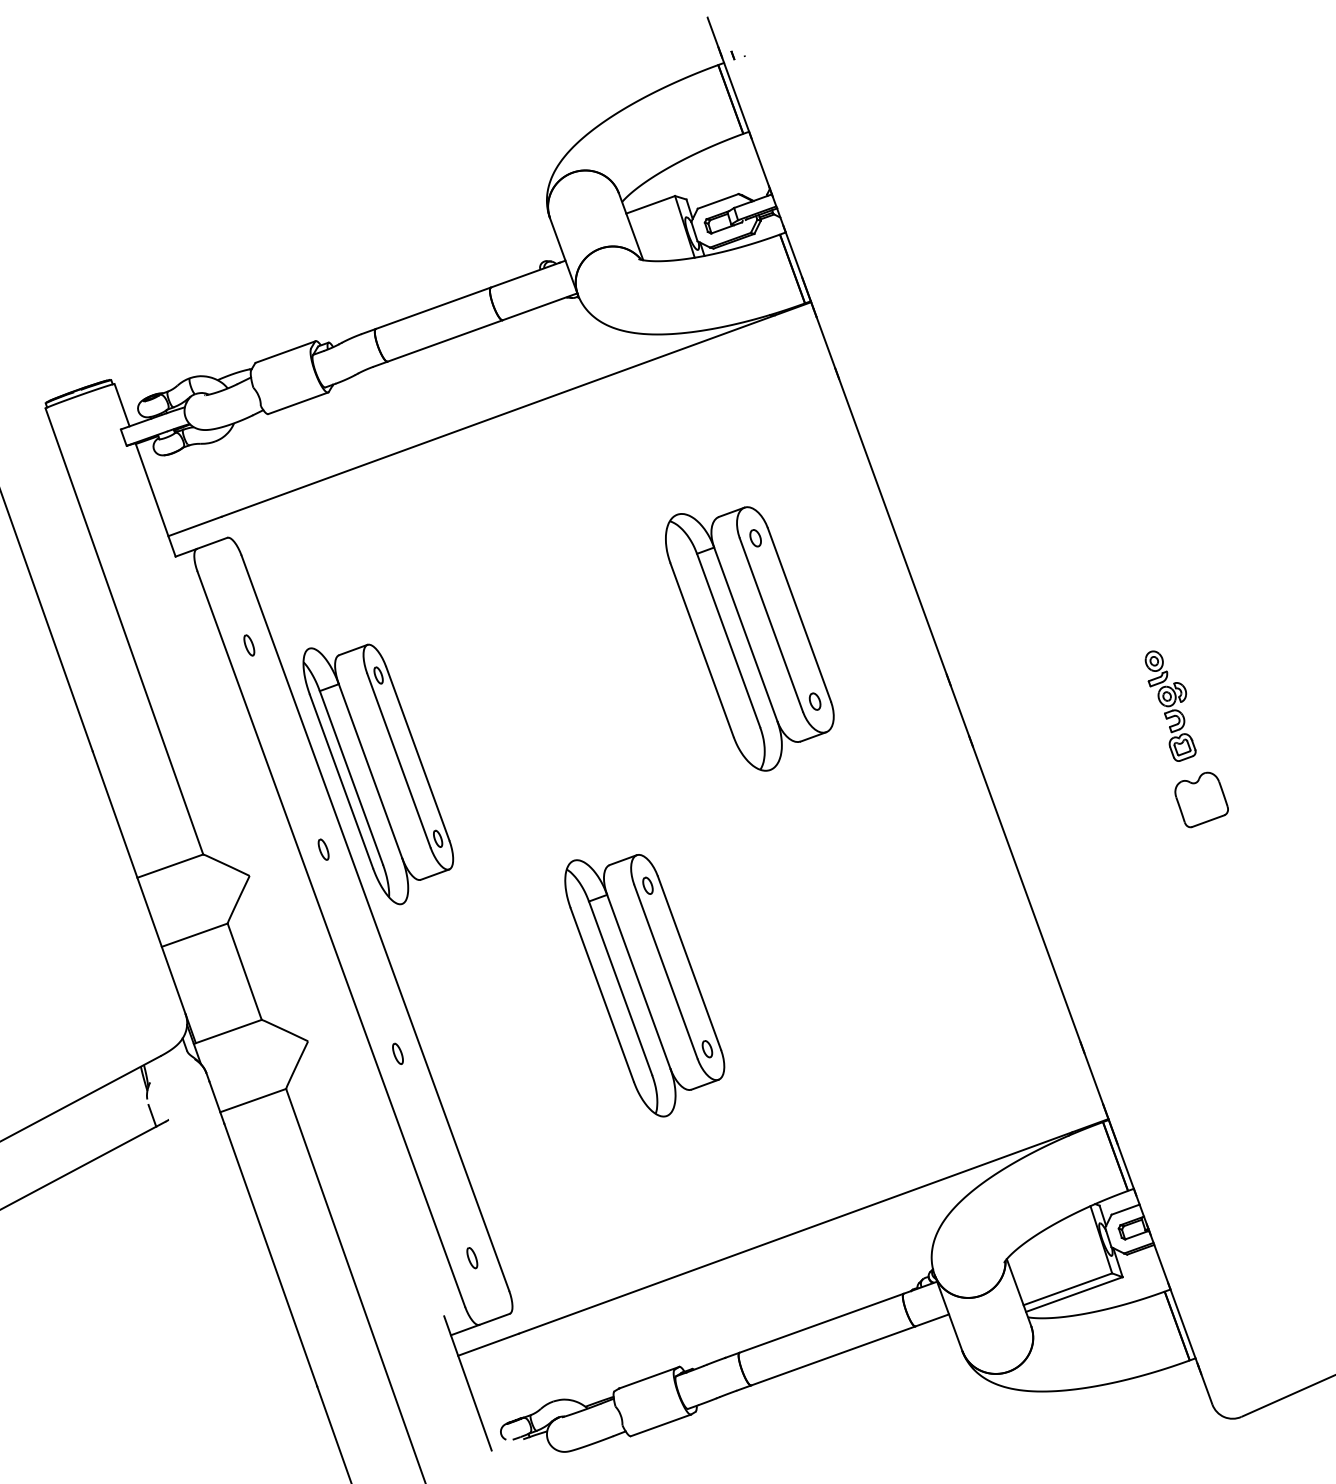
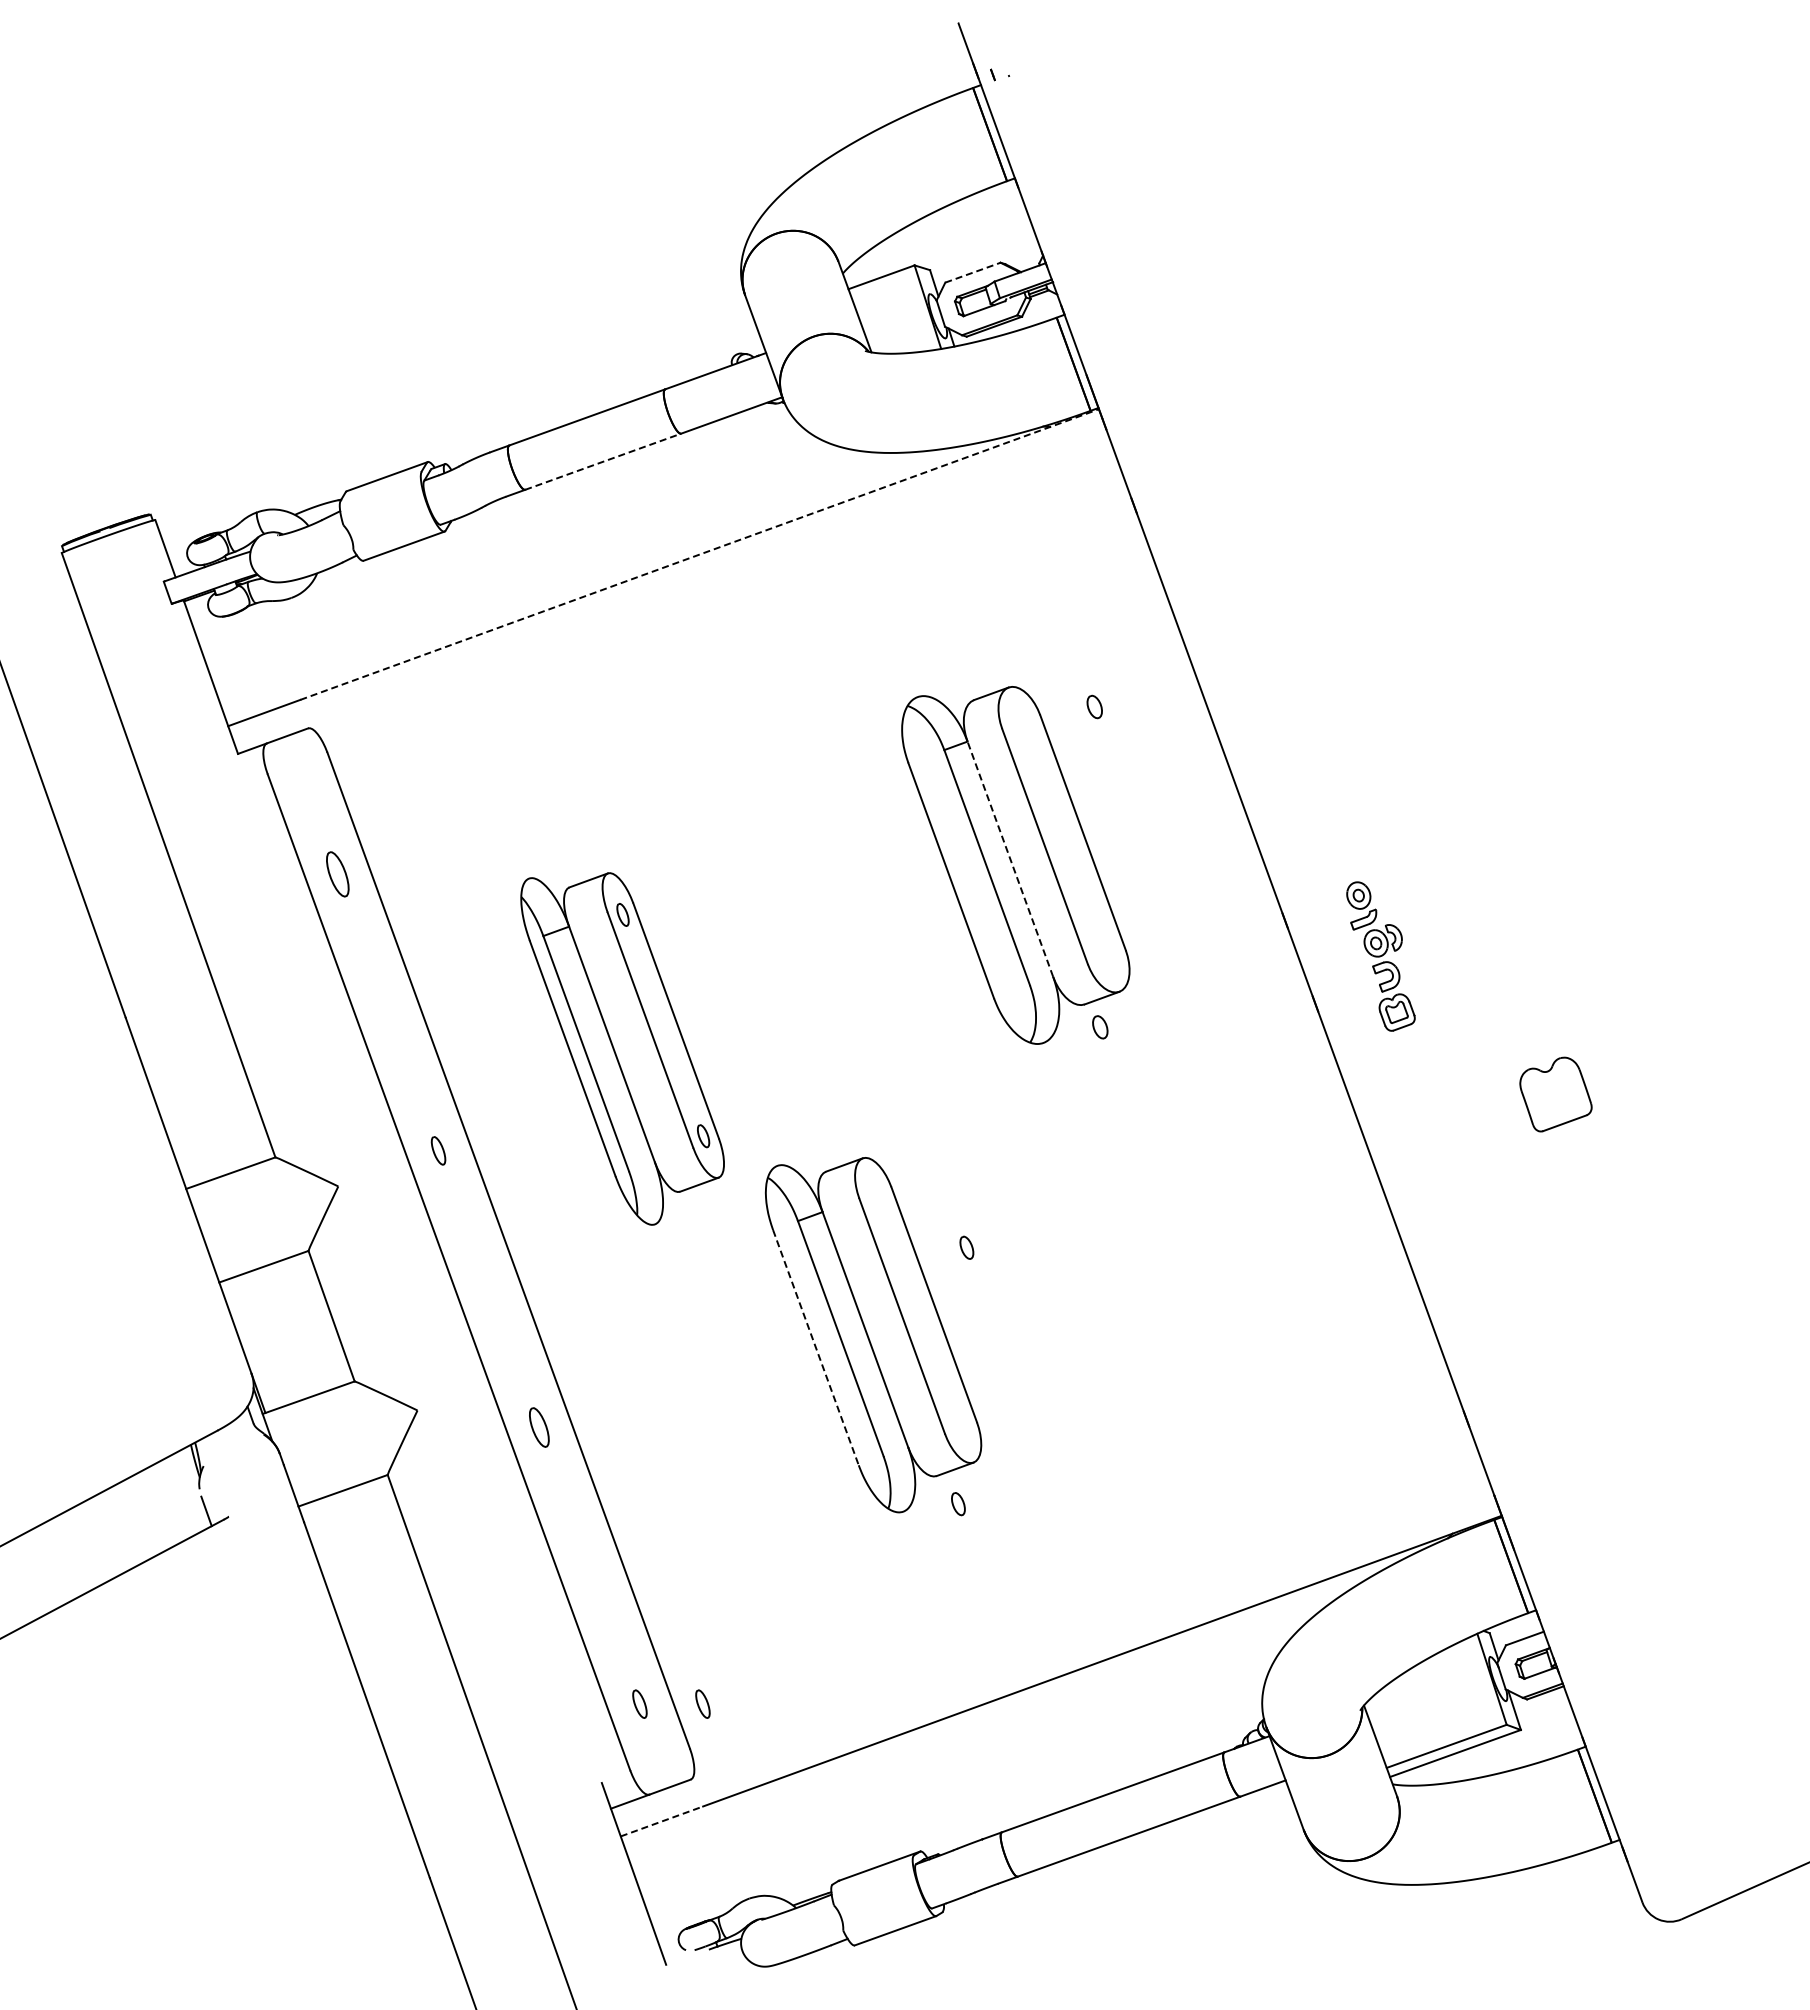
line: (718, 201) -> (973, 272), solid -> dashed
line: (445, 340) -> (603, 461), solid -> dashed
line: (516, 409) -> (699, 554), solid -> dashed
part: (755, 537) -> (1094, 706), moved
line: (745, 633) -> (1010, 858), solid -> dashed
part: (249, 644) -> (337, 873), size x1.6
part: (815, 701) -> (1100, 1027), moved
part: (1170, 706) -> (1380, 956), moved
part: (378, 774) -> (622, 1048), moved
part: (1201, 799) -> (1555, 1094), moved
part: (647, 885) -> (966, 1247), moved
line: (602, 995) -> (816, 1348), solid -> dashed
part: (707, 1049) -> (958, 1504), moved
part: (397, 1053) -> (538, 1427), size x1.4
part: (518, 1257) -> (702, 1703), added
line: (488, 1344) -> (661, 1821), solid -> dashed

